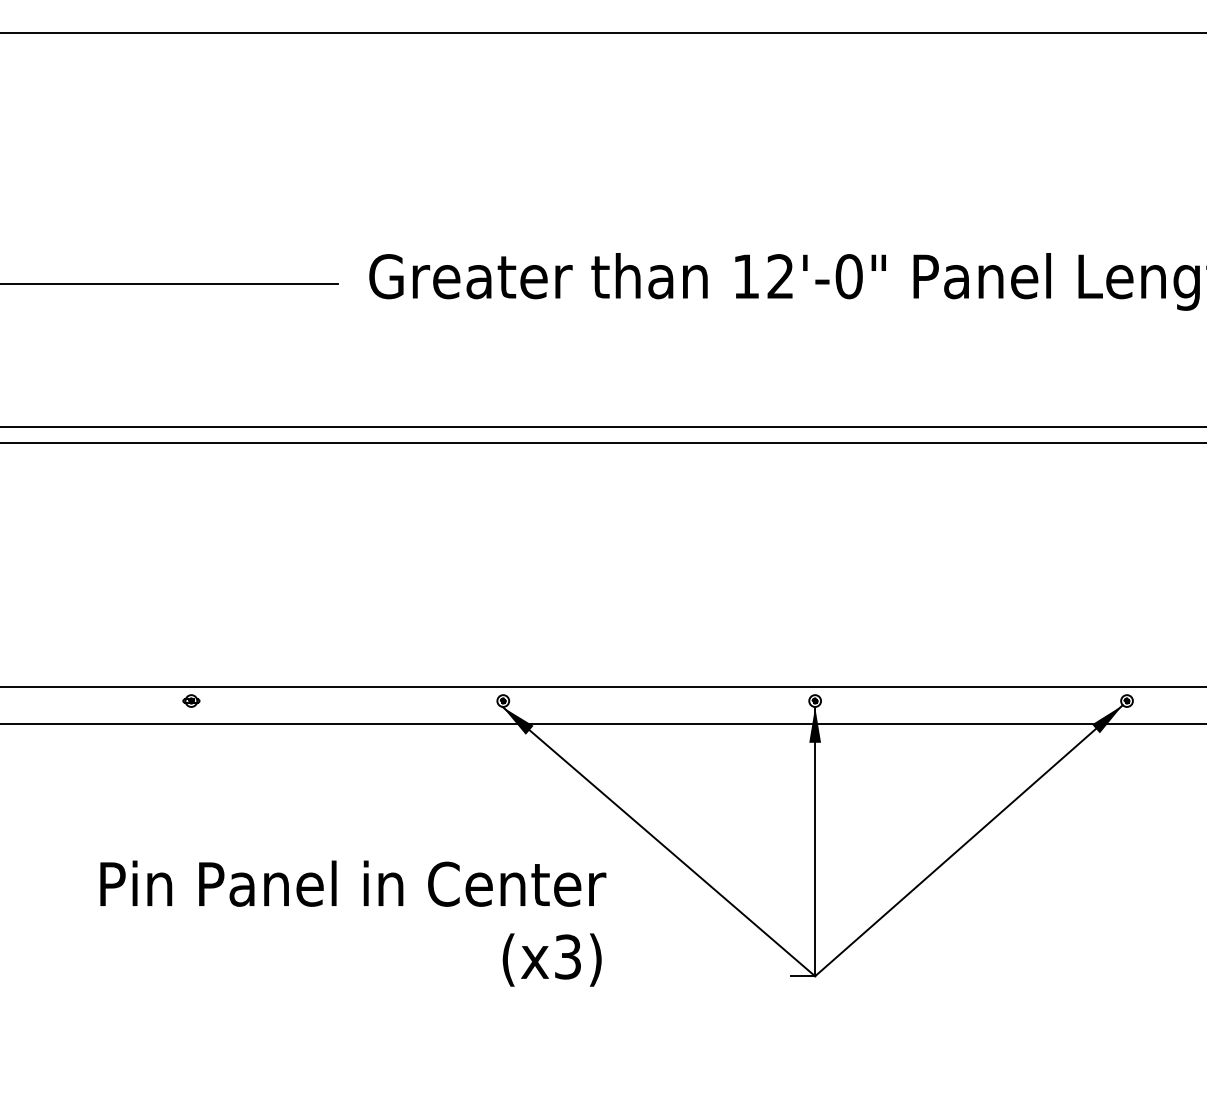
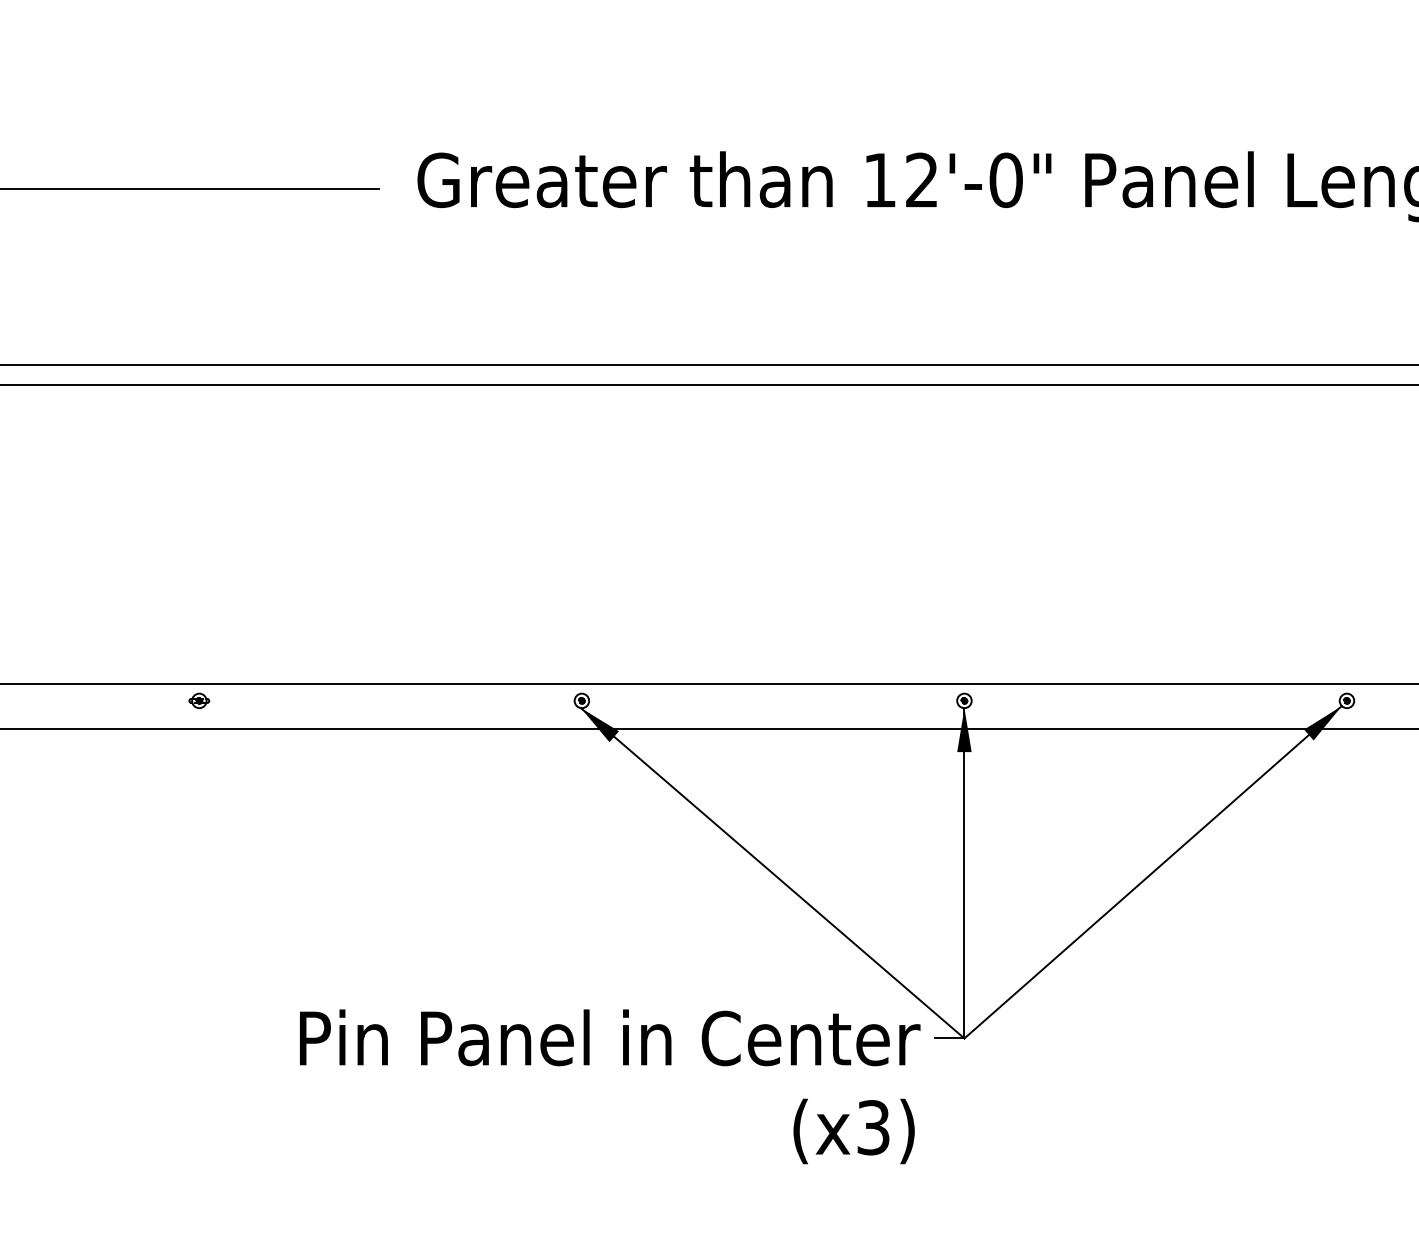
text: (353, 923) -> (610, 1086), moved

